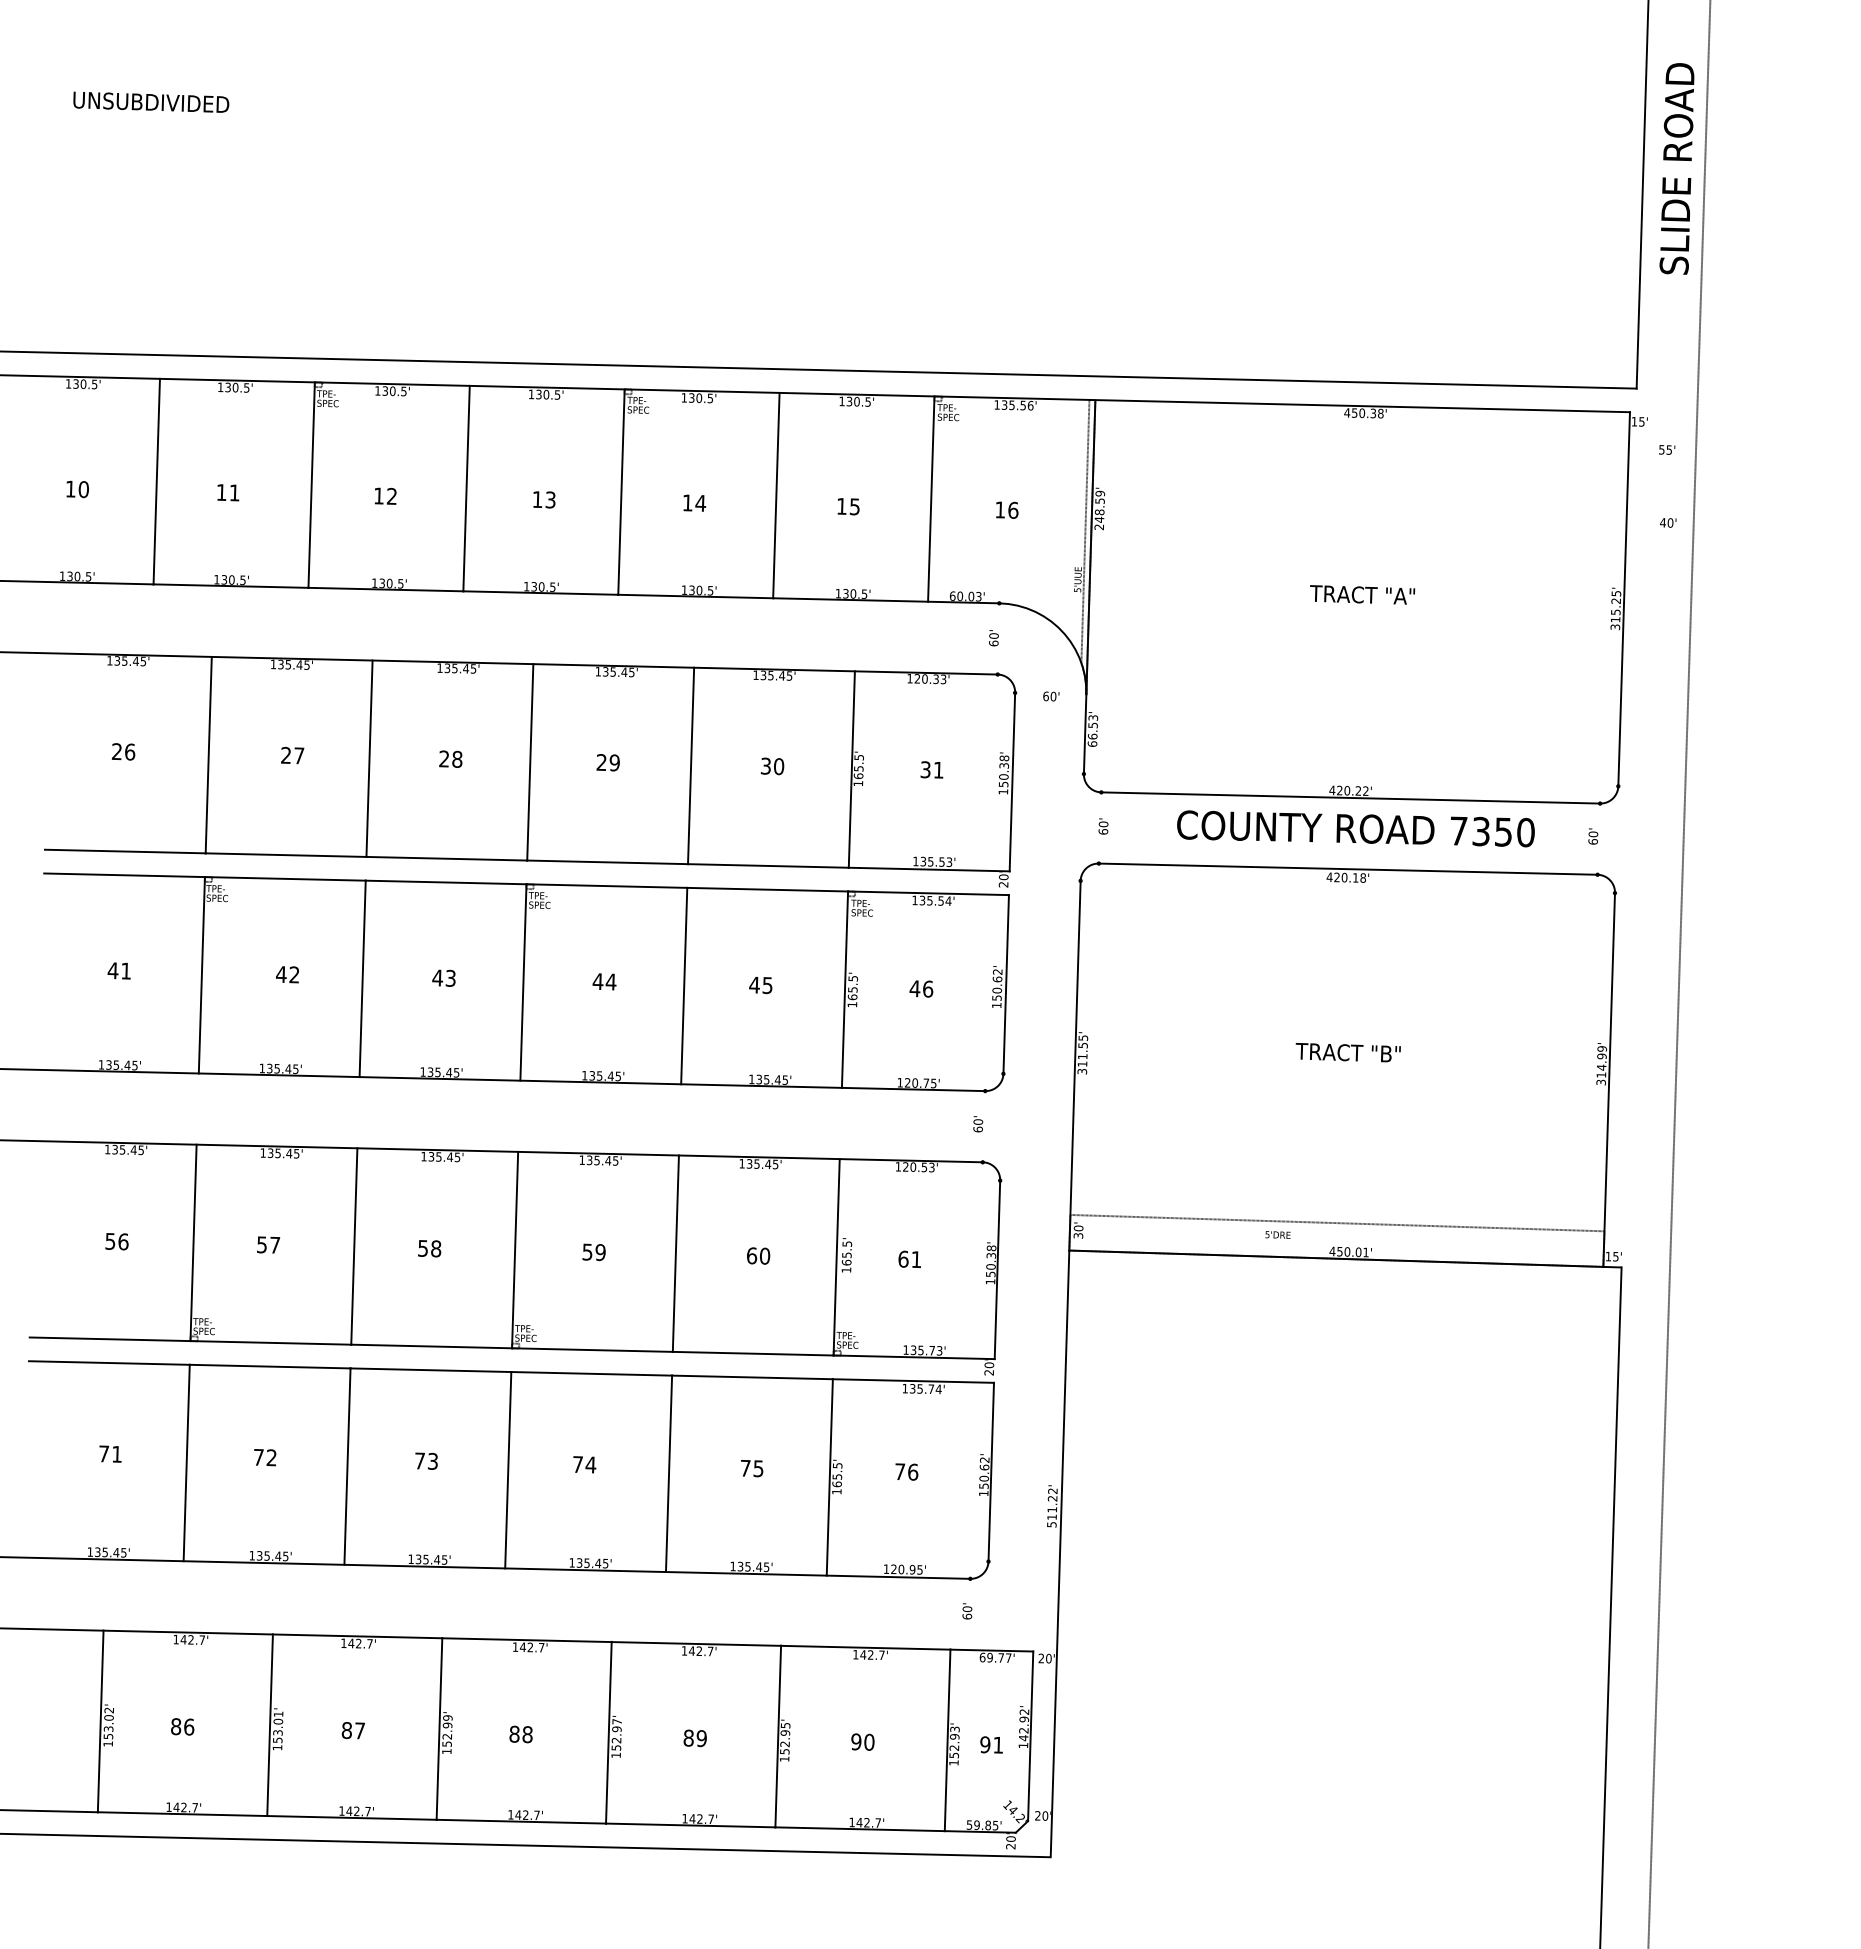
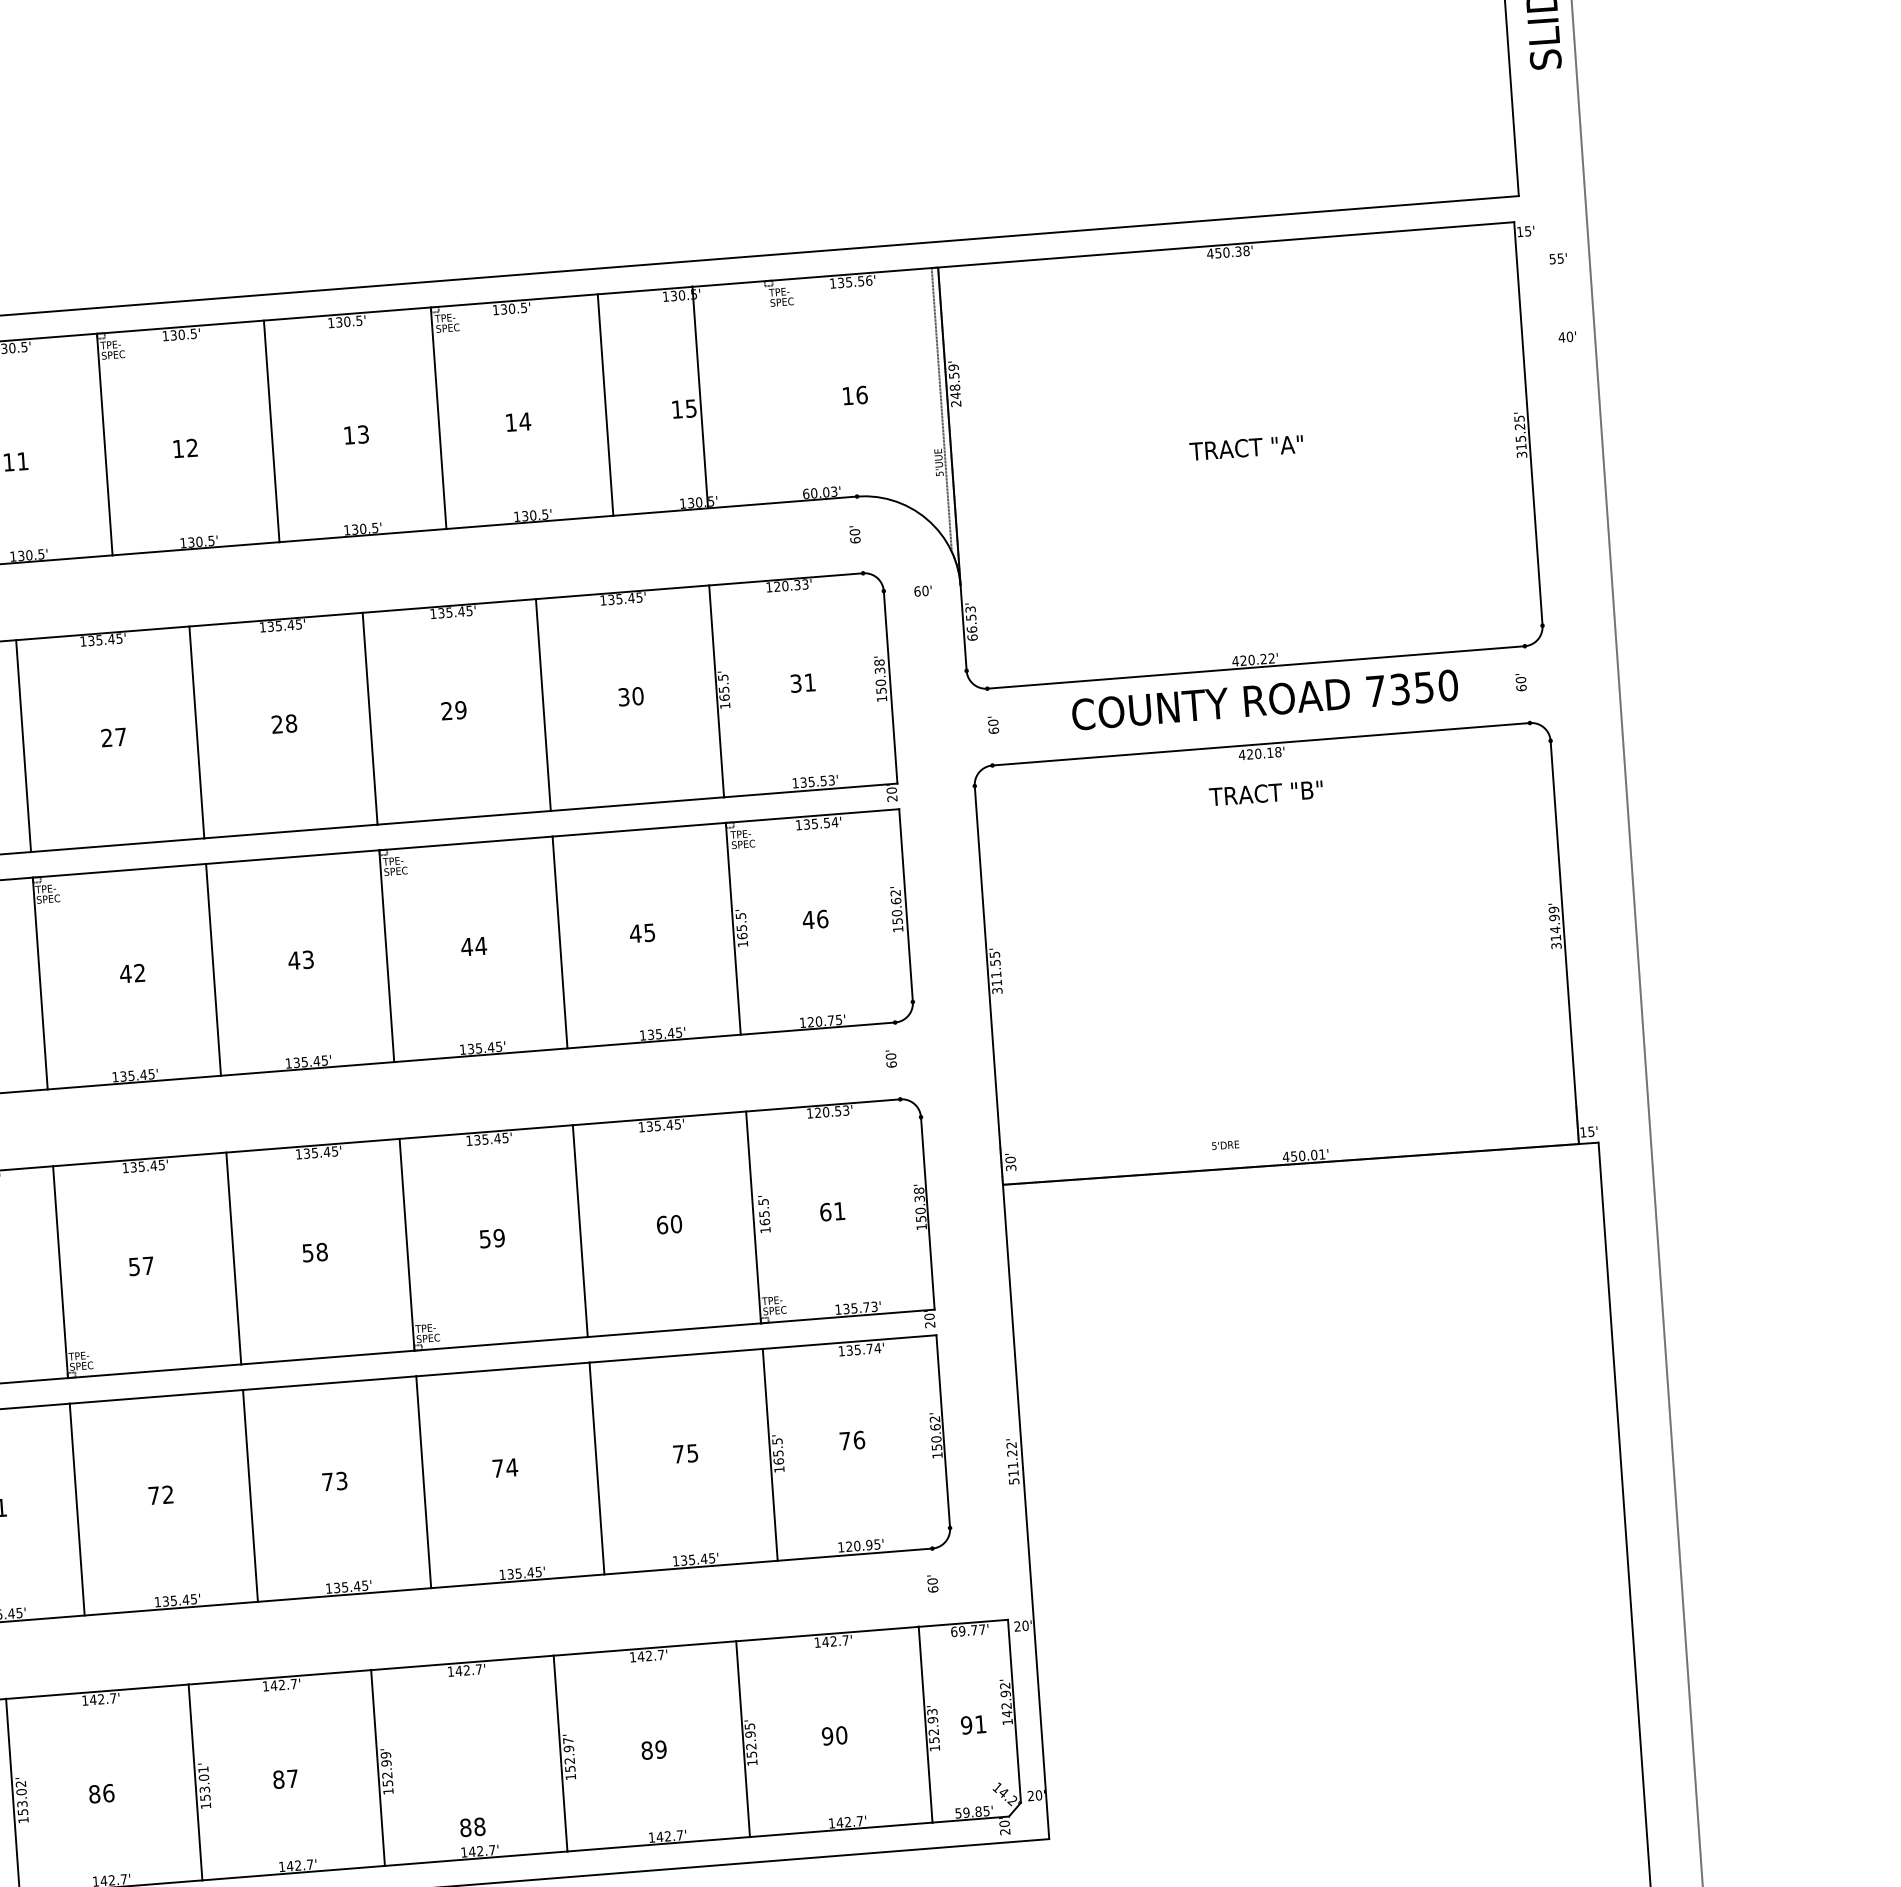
line: (931, 498) -> (700, 396), moved
text: (1347, 1052) -> (1265, 793), moved
line: (1337, 1222) -> (1288, 1125), removed
text: (520, 1734) -> (472, 1827), moved

